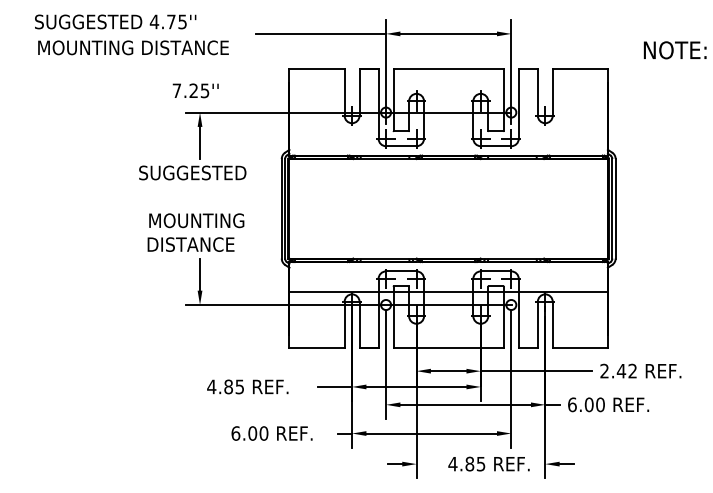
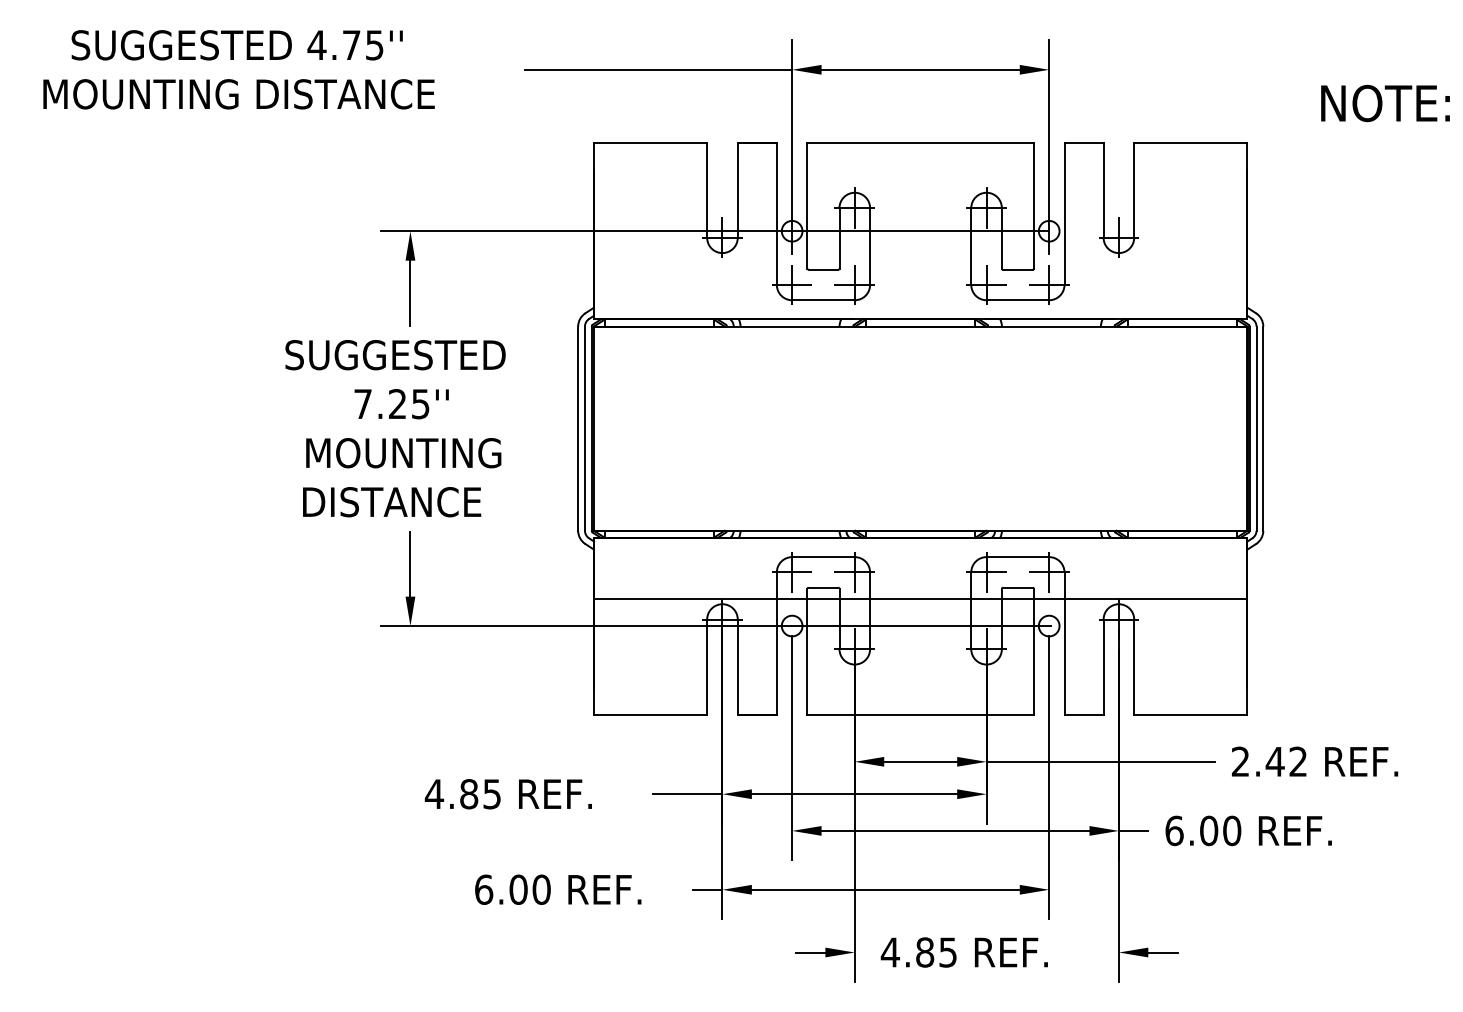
text: (133, 47) -> (239, 93), moved
text: (195, 90) -> (401, 403), moved
text: (488, 463) -> (963, 951), moved

